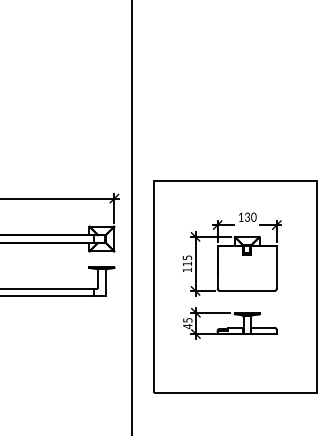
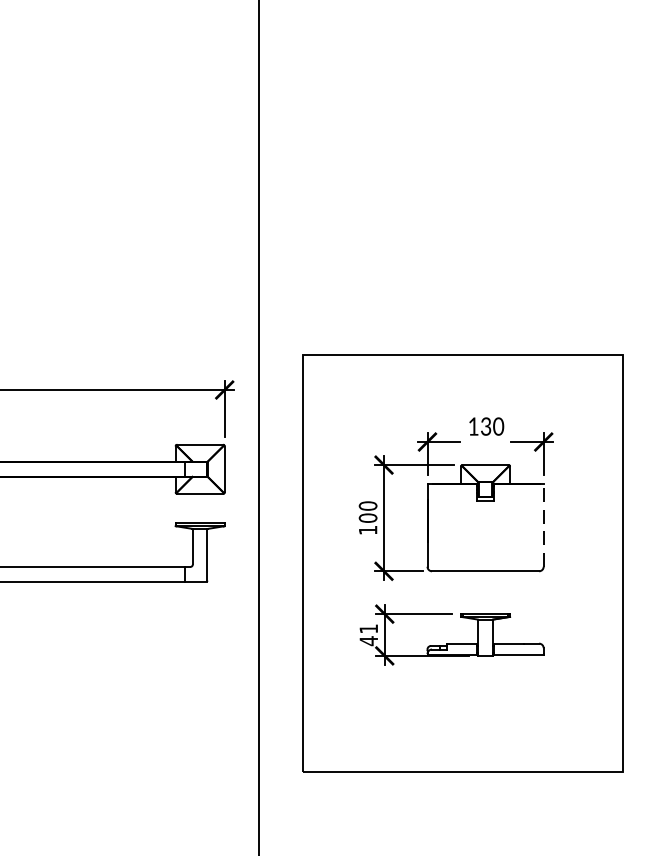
text: (187, 260) -> (368, 511), 115 -> 100
line: (276, 267) -> (543, 525), solid -> dashed
text: (187, 320) -> (368, 629), 45 -> 41

